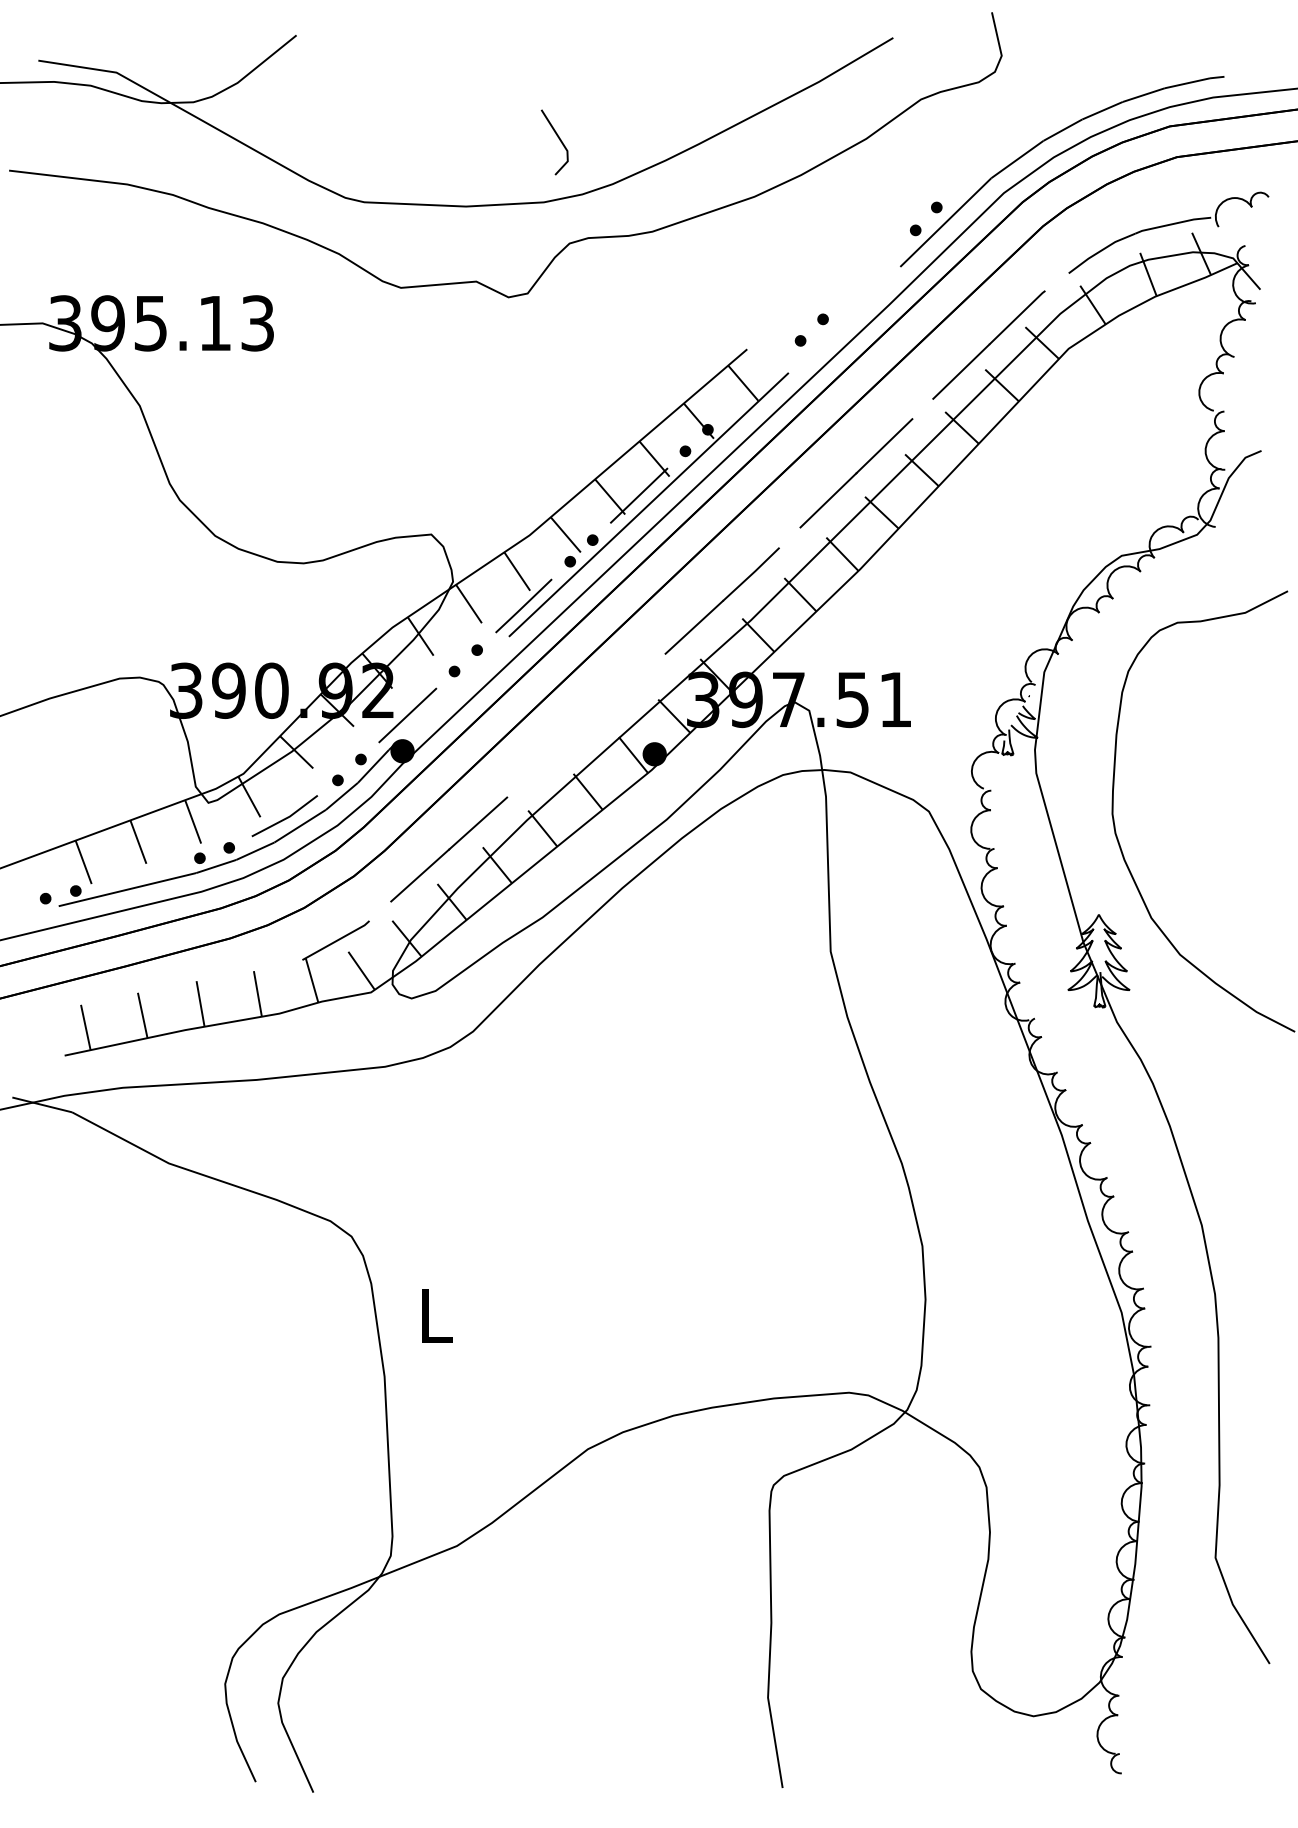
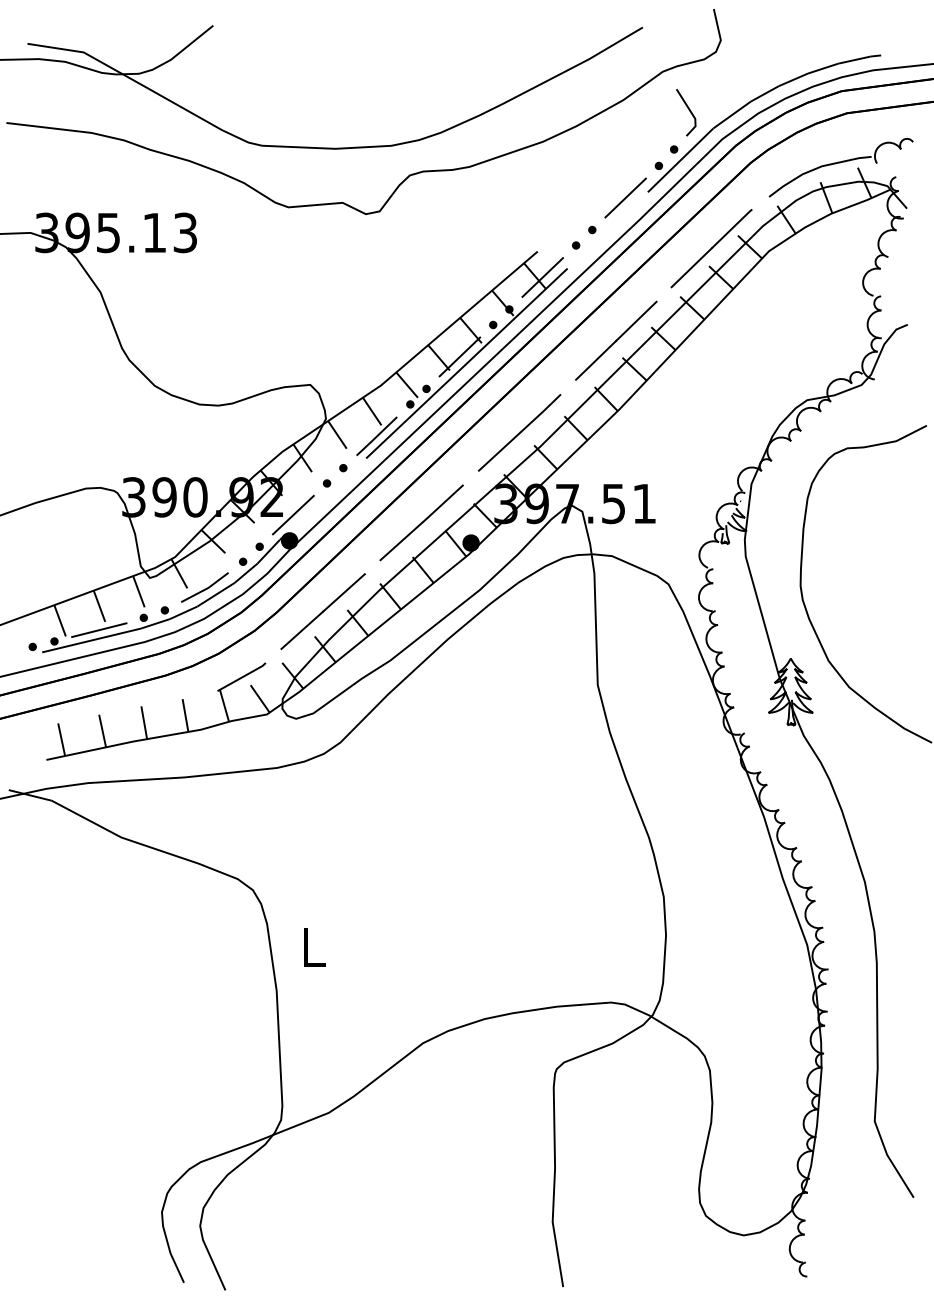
line: (557, 139) -> (688, 110), moved
line: (869, 274) -> (625, 197), added
line: (753, 385) -> (542, 277), added
line: (585, 725) -> (421, 522), added
line: (138, 875) -> (99, 630), added

